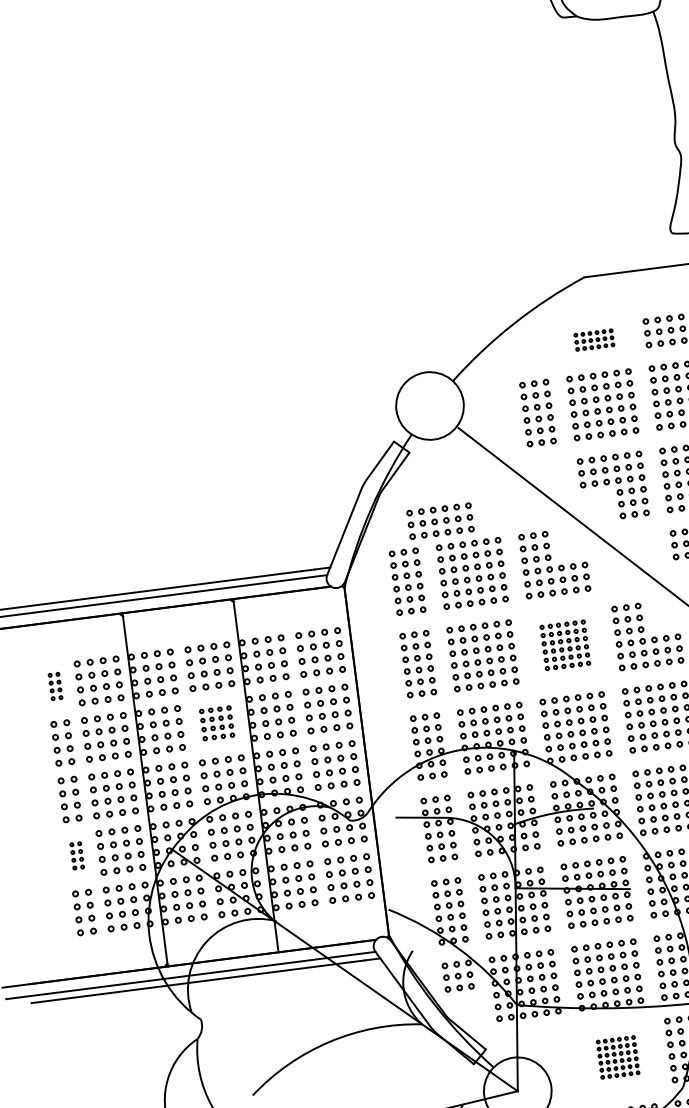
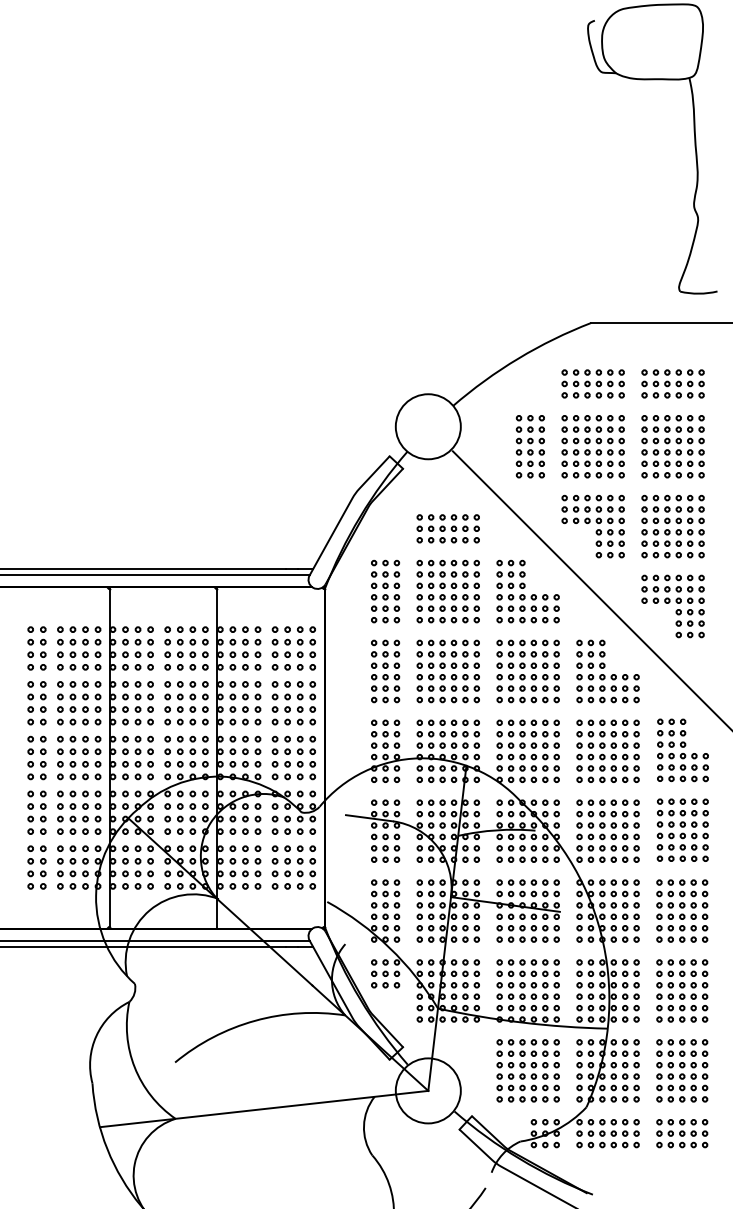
part: (593, 339) -> (592, 383), size x1.67
part: (439, 520) -> (447, 528), moved
part: (564, 645) -> (527, 671), size x1.43
part: (55, 686) -> (36, 648), size x1.67
part: (217, 723) -> (186, 703), size x1.43
part: (76, 855) -> (36, 812), size x1.67
part: (617, 1057) -> (527, 1070), size x1.67

